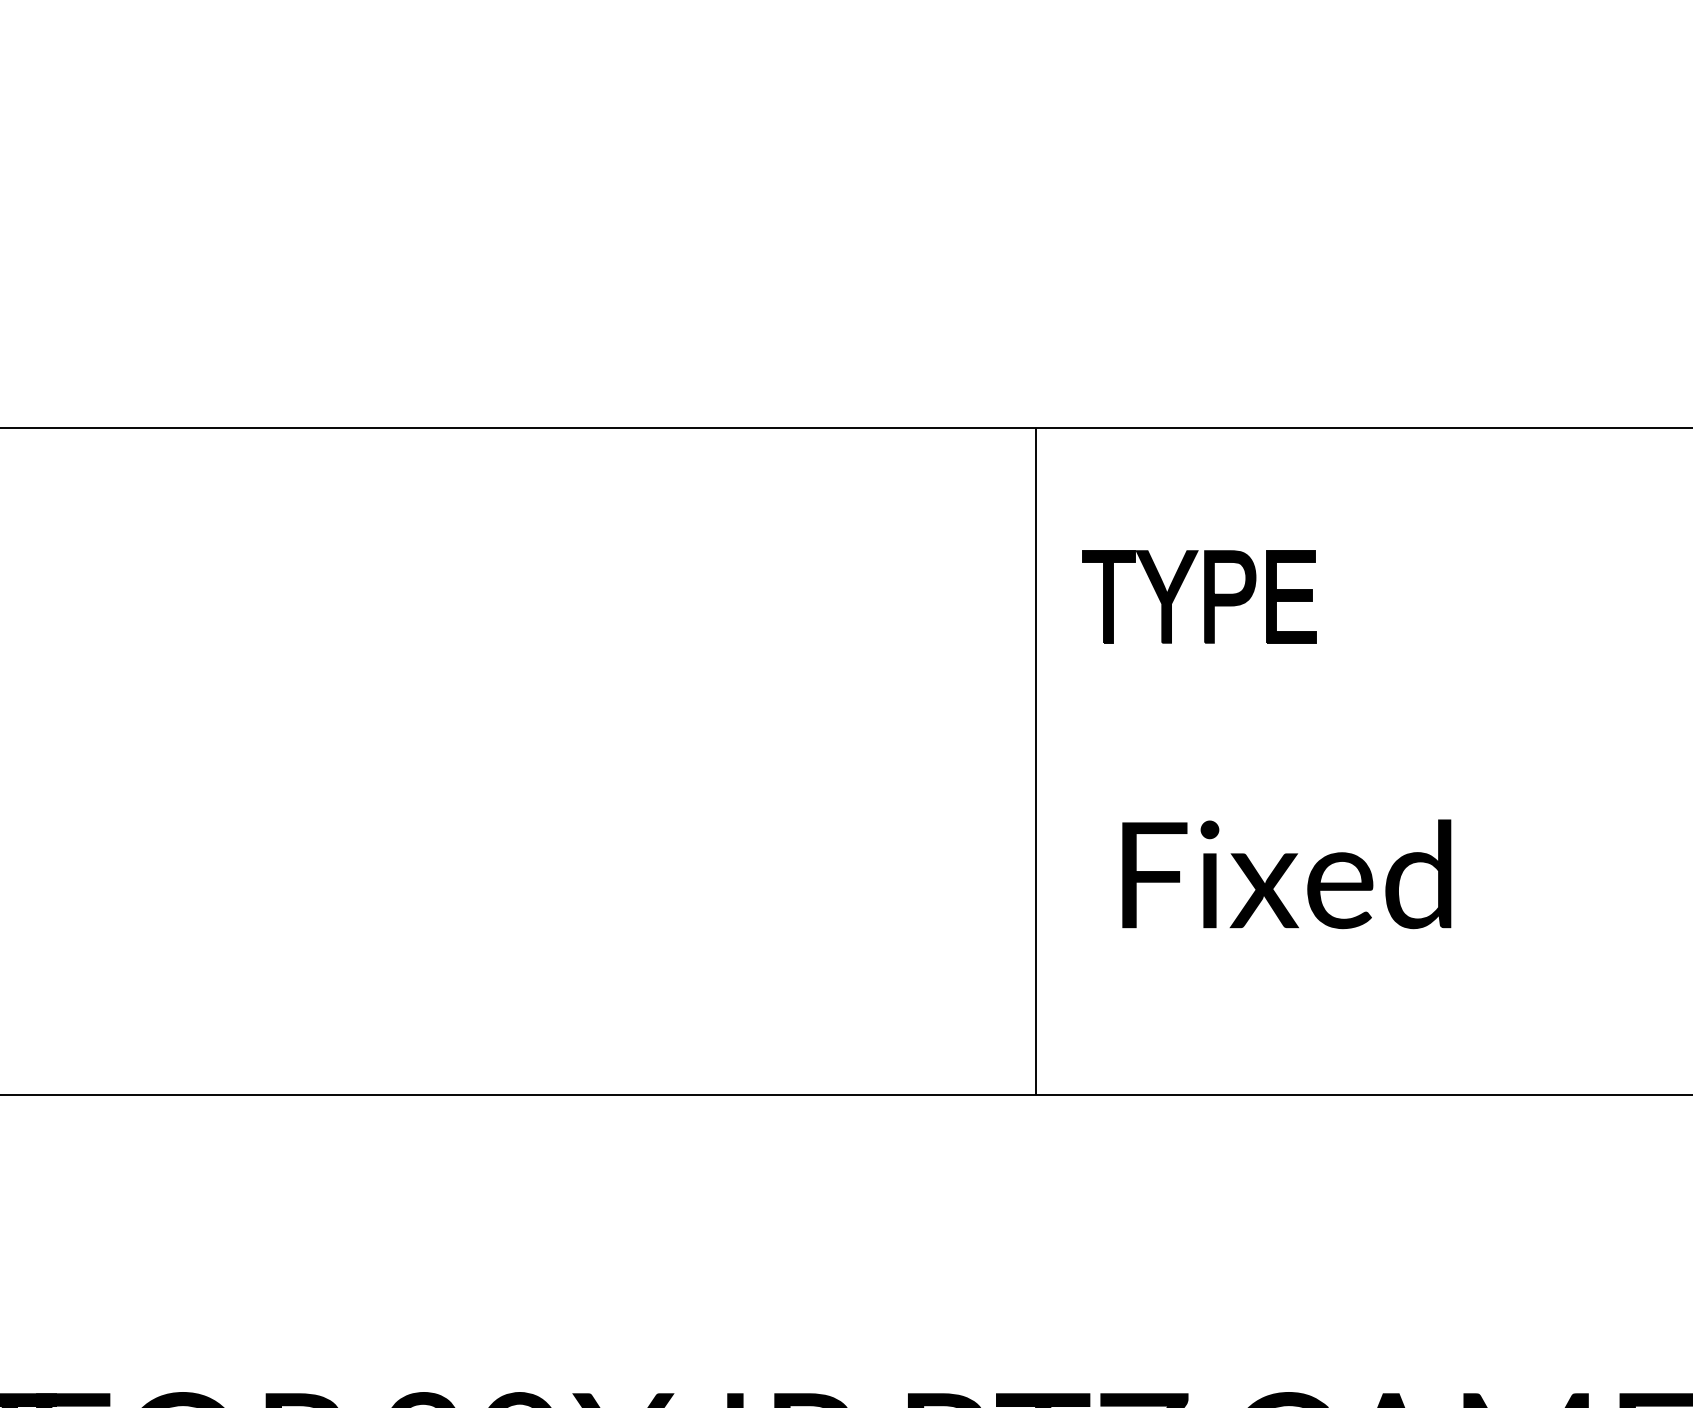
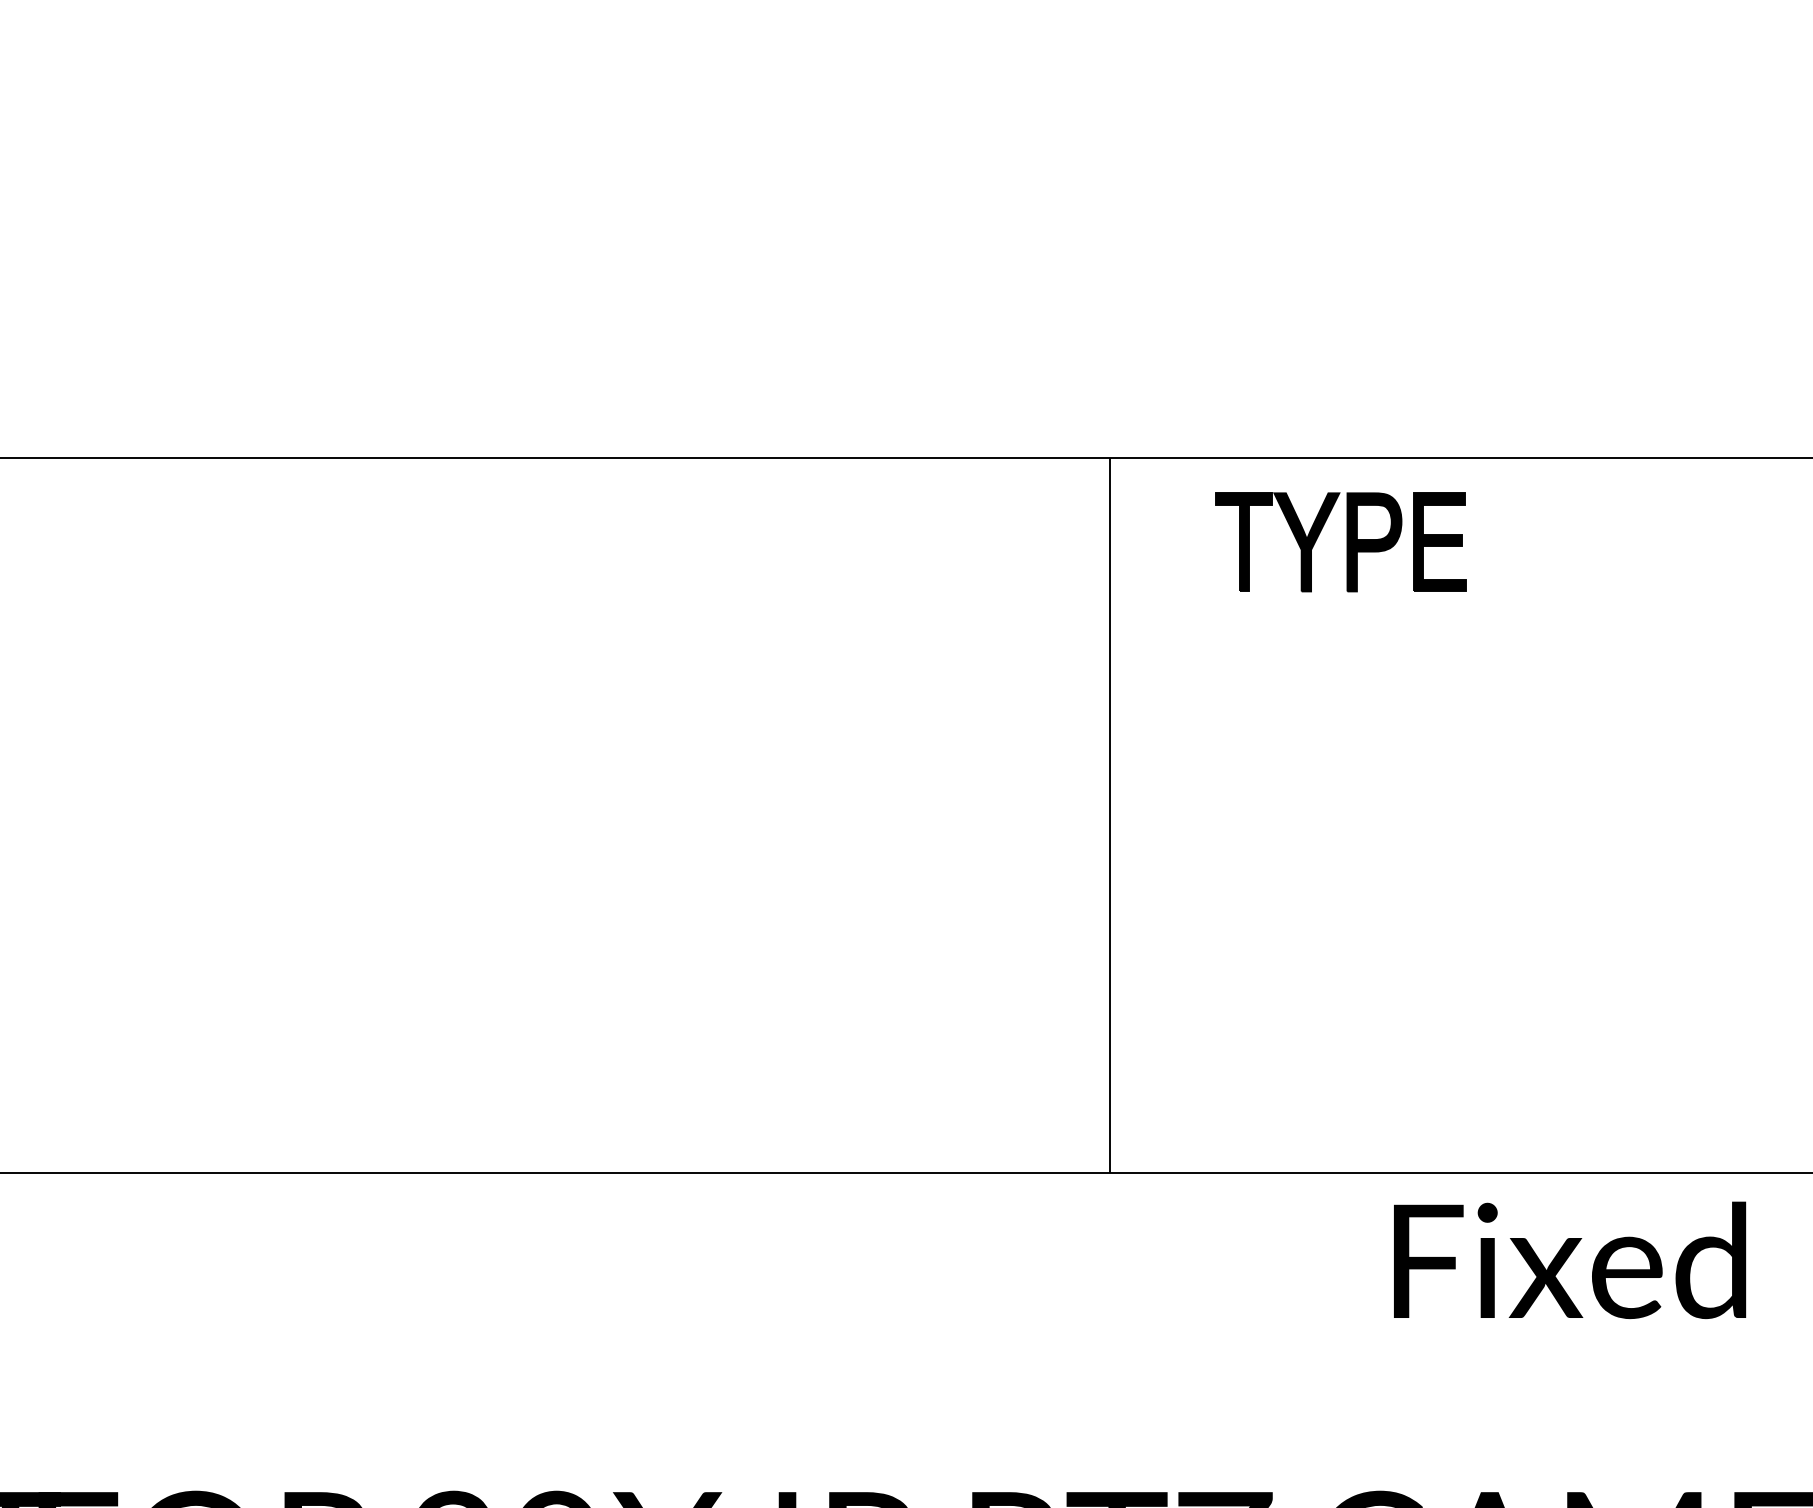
part: (1198, 597) -> (1340, 542), moved
text: (1287, 873) -> (1570, 1259), moved

